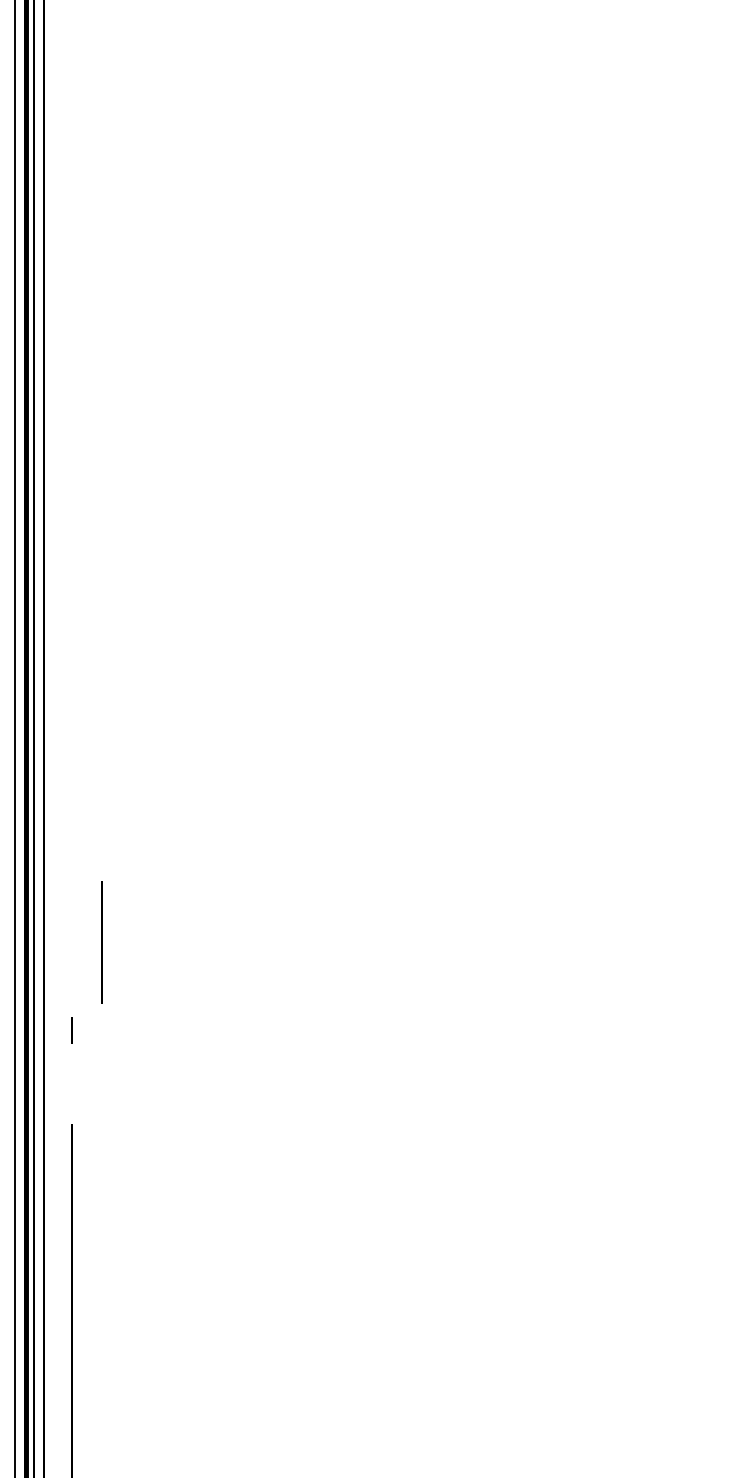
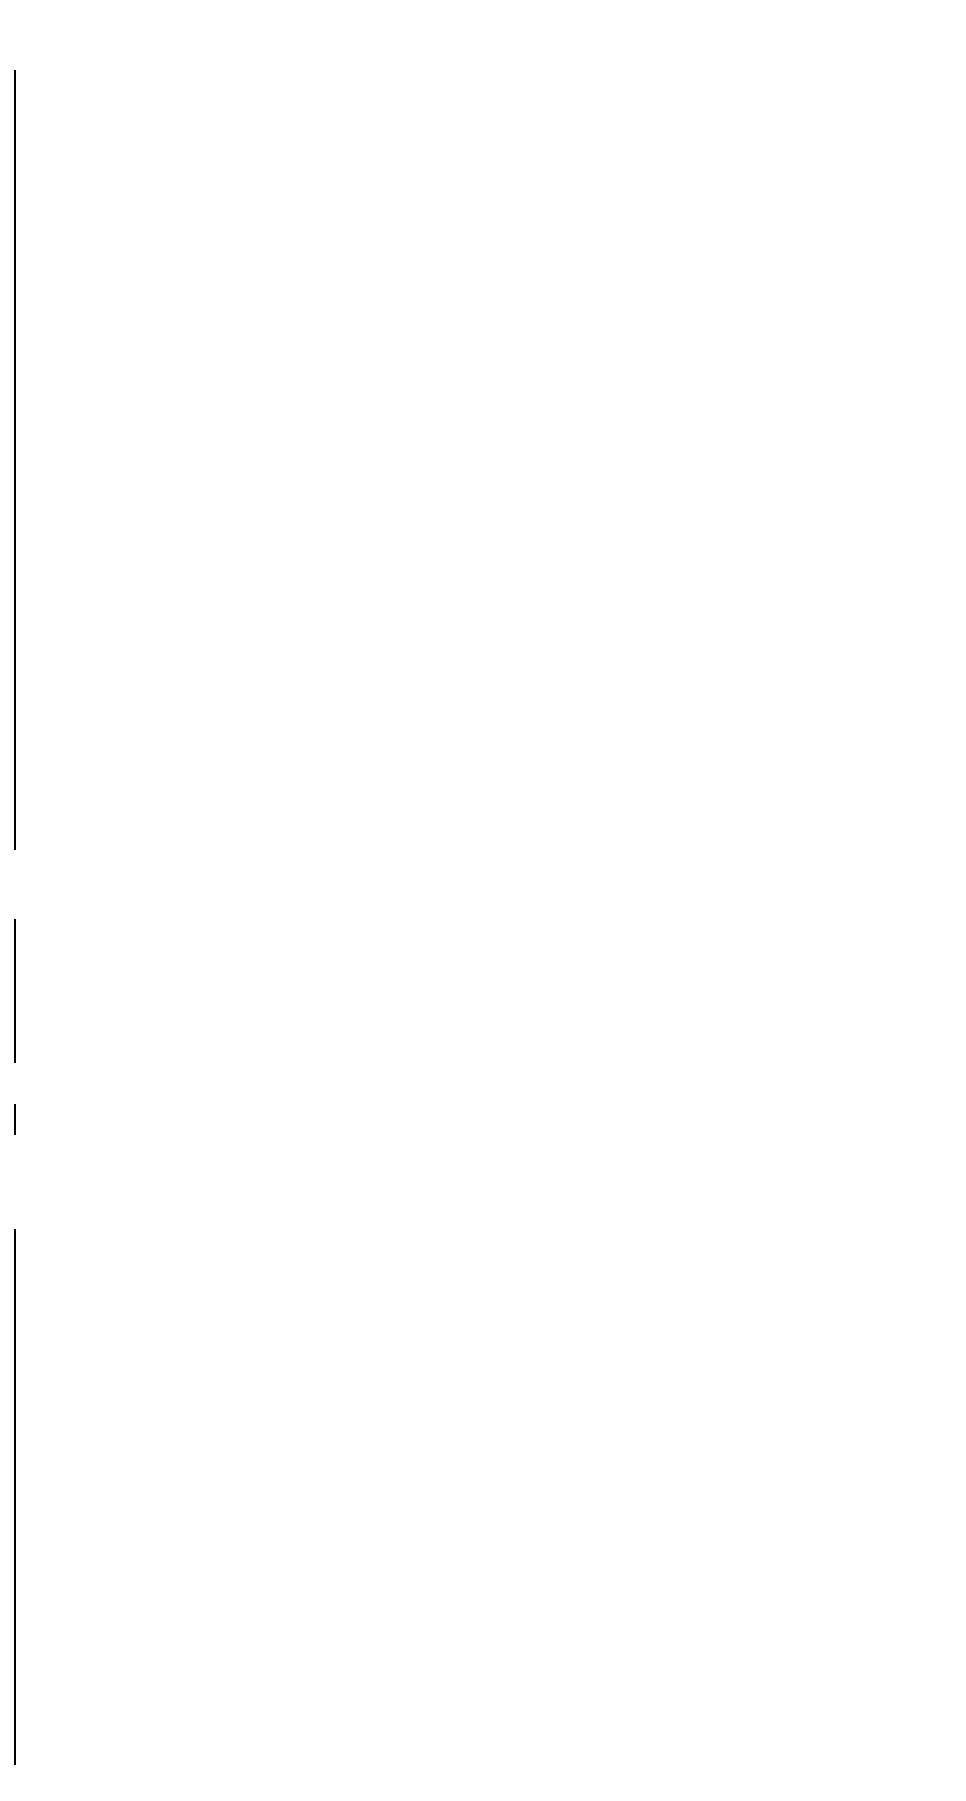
line: (72, 465) -> (14, 459), added
line: (102, 942) -> (14, 990), moved

